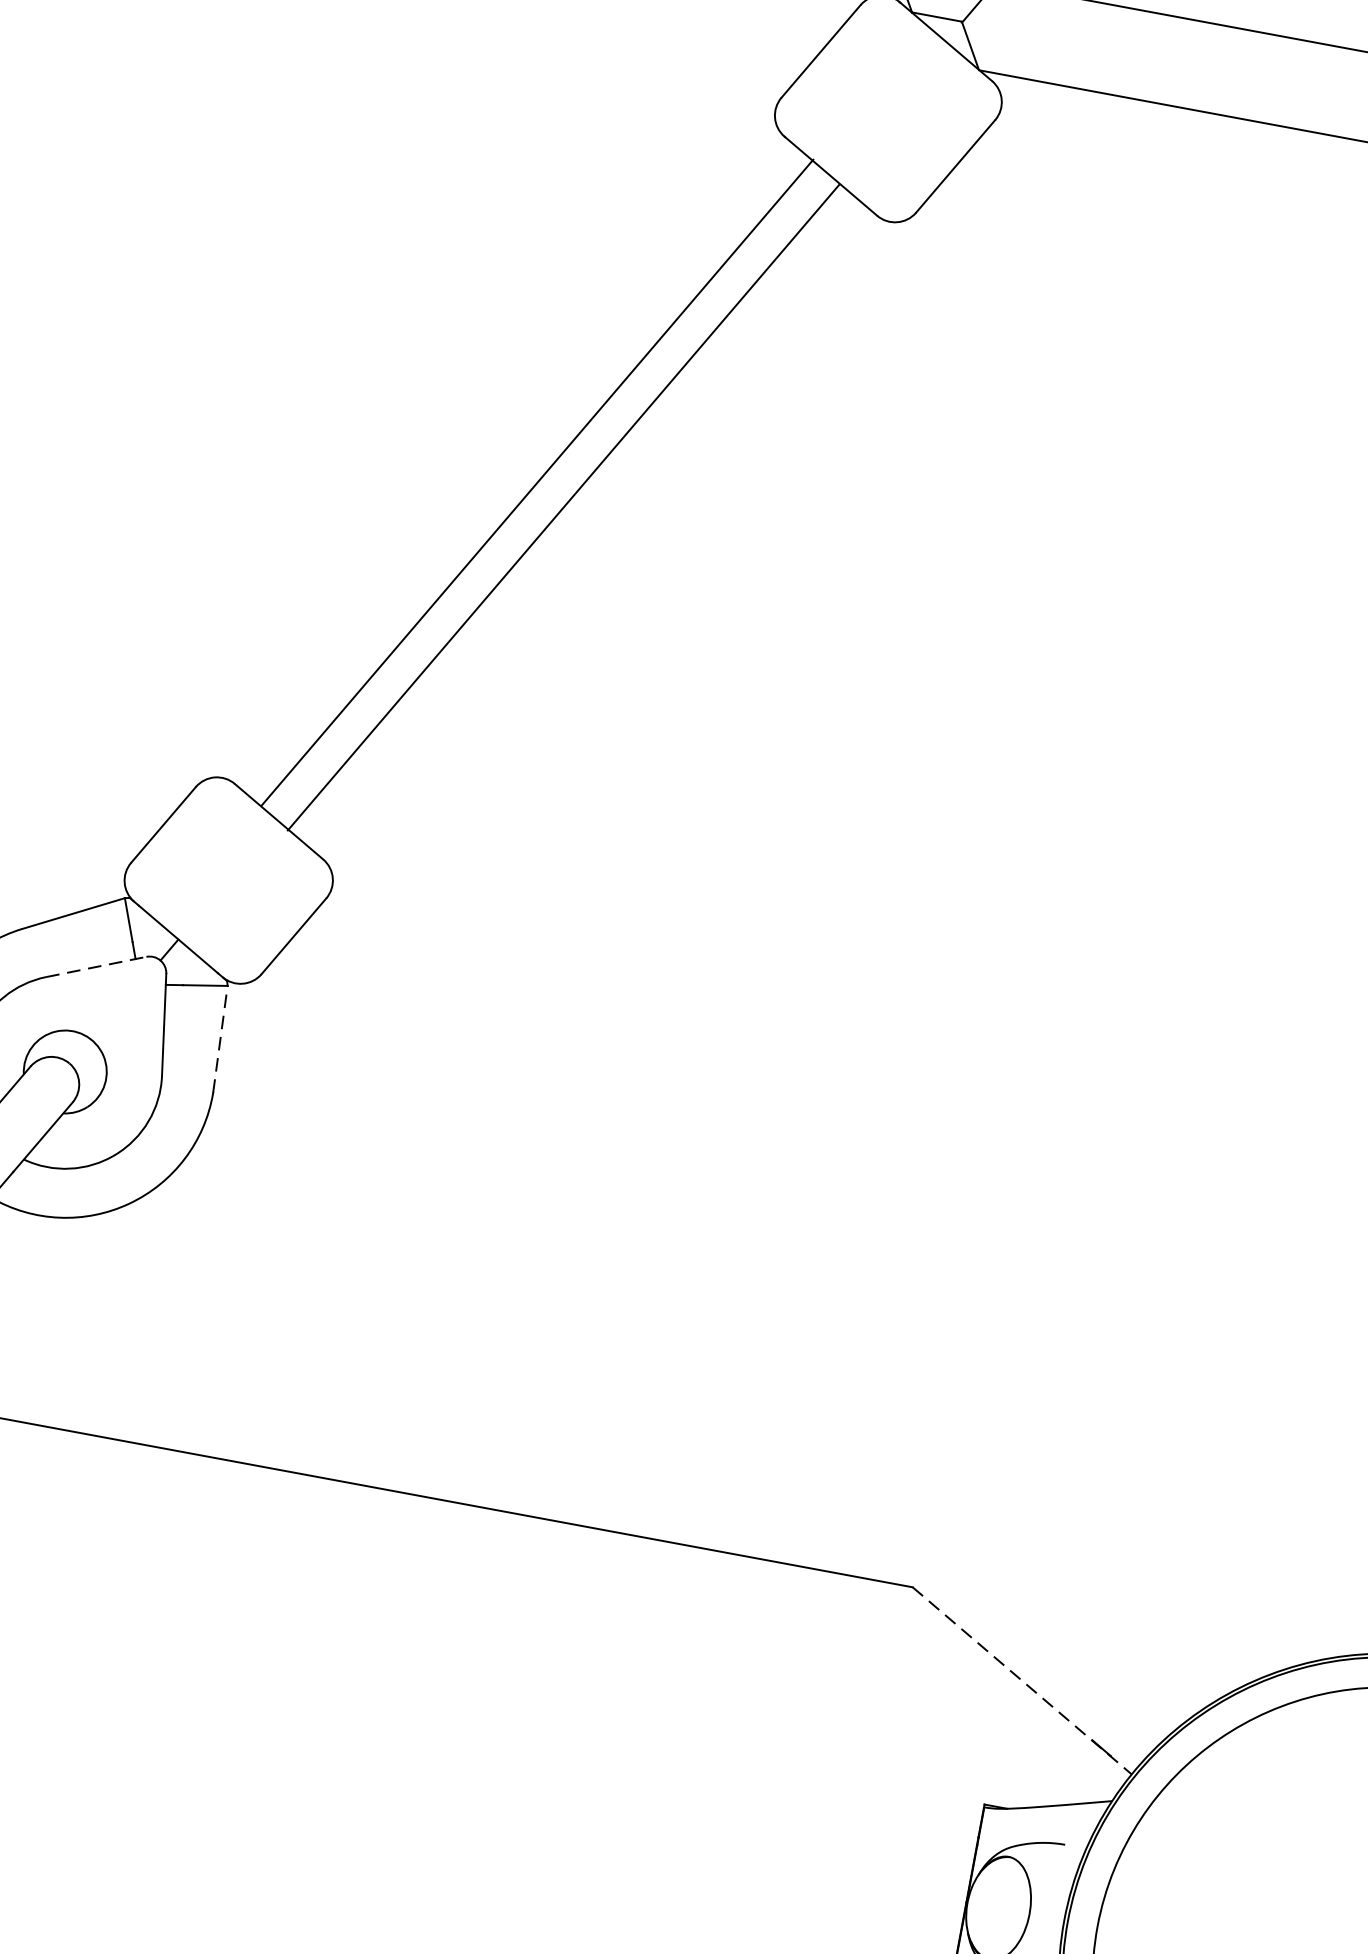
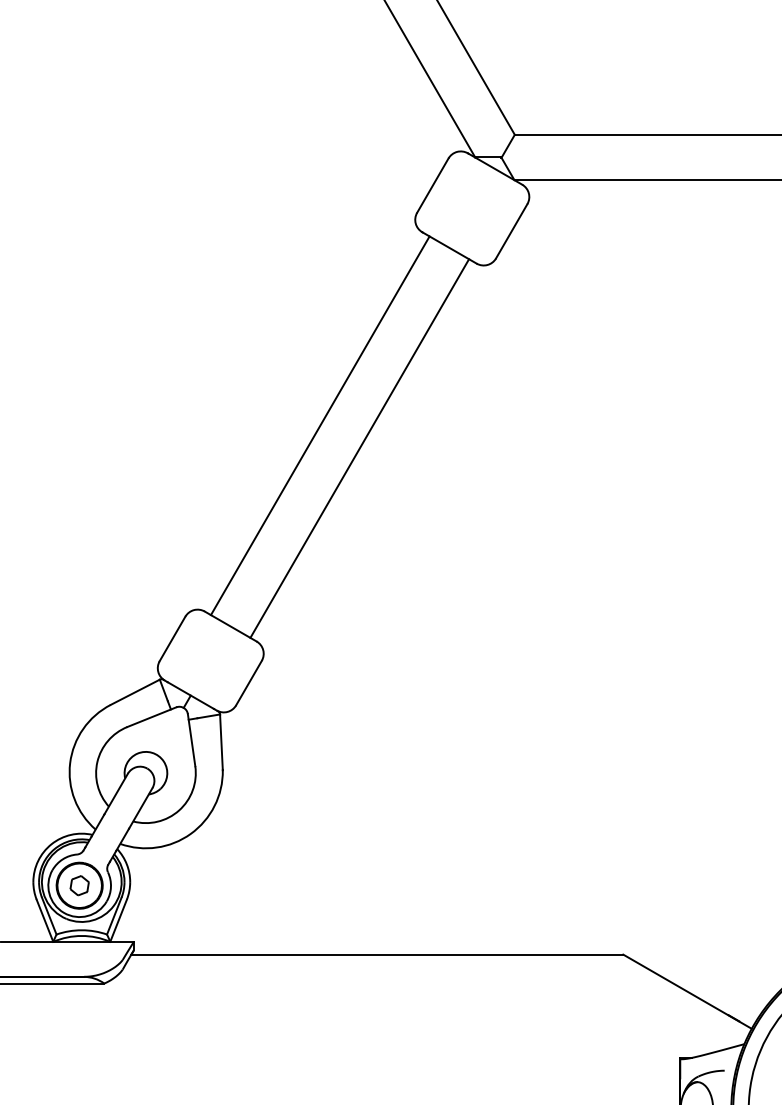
line: (537, 482) -> (359, 448), moved
line: (562, 506) -> (319, 425), moved
line: (97, 967) -> (152, 717), dashed -> solid
line: (220, 1039) -> (221, 742), dashed -> solid
line: (1022, 1680) -> (687, 991), dashed -> solid

